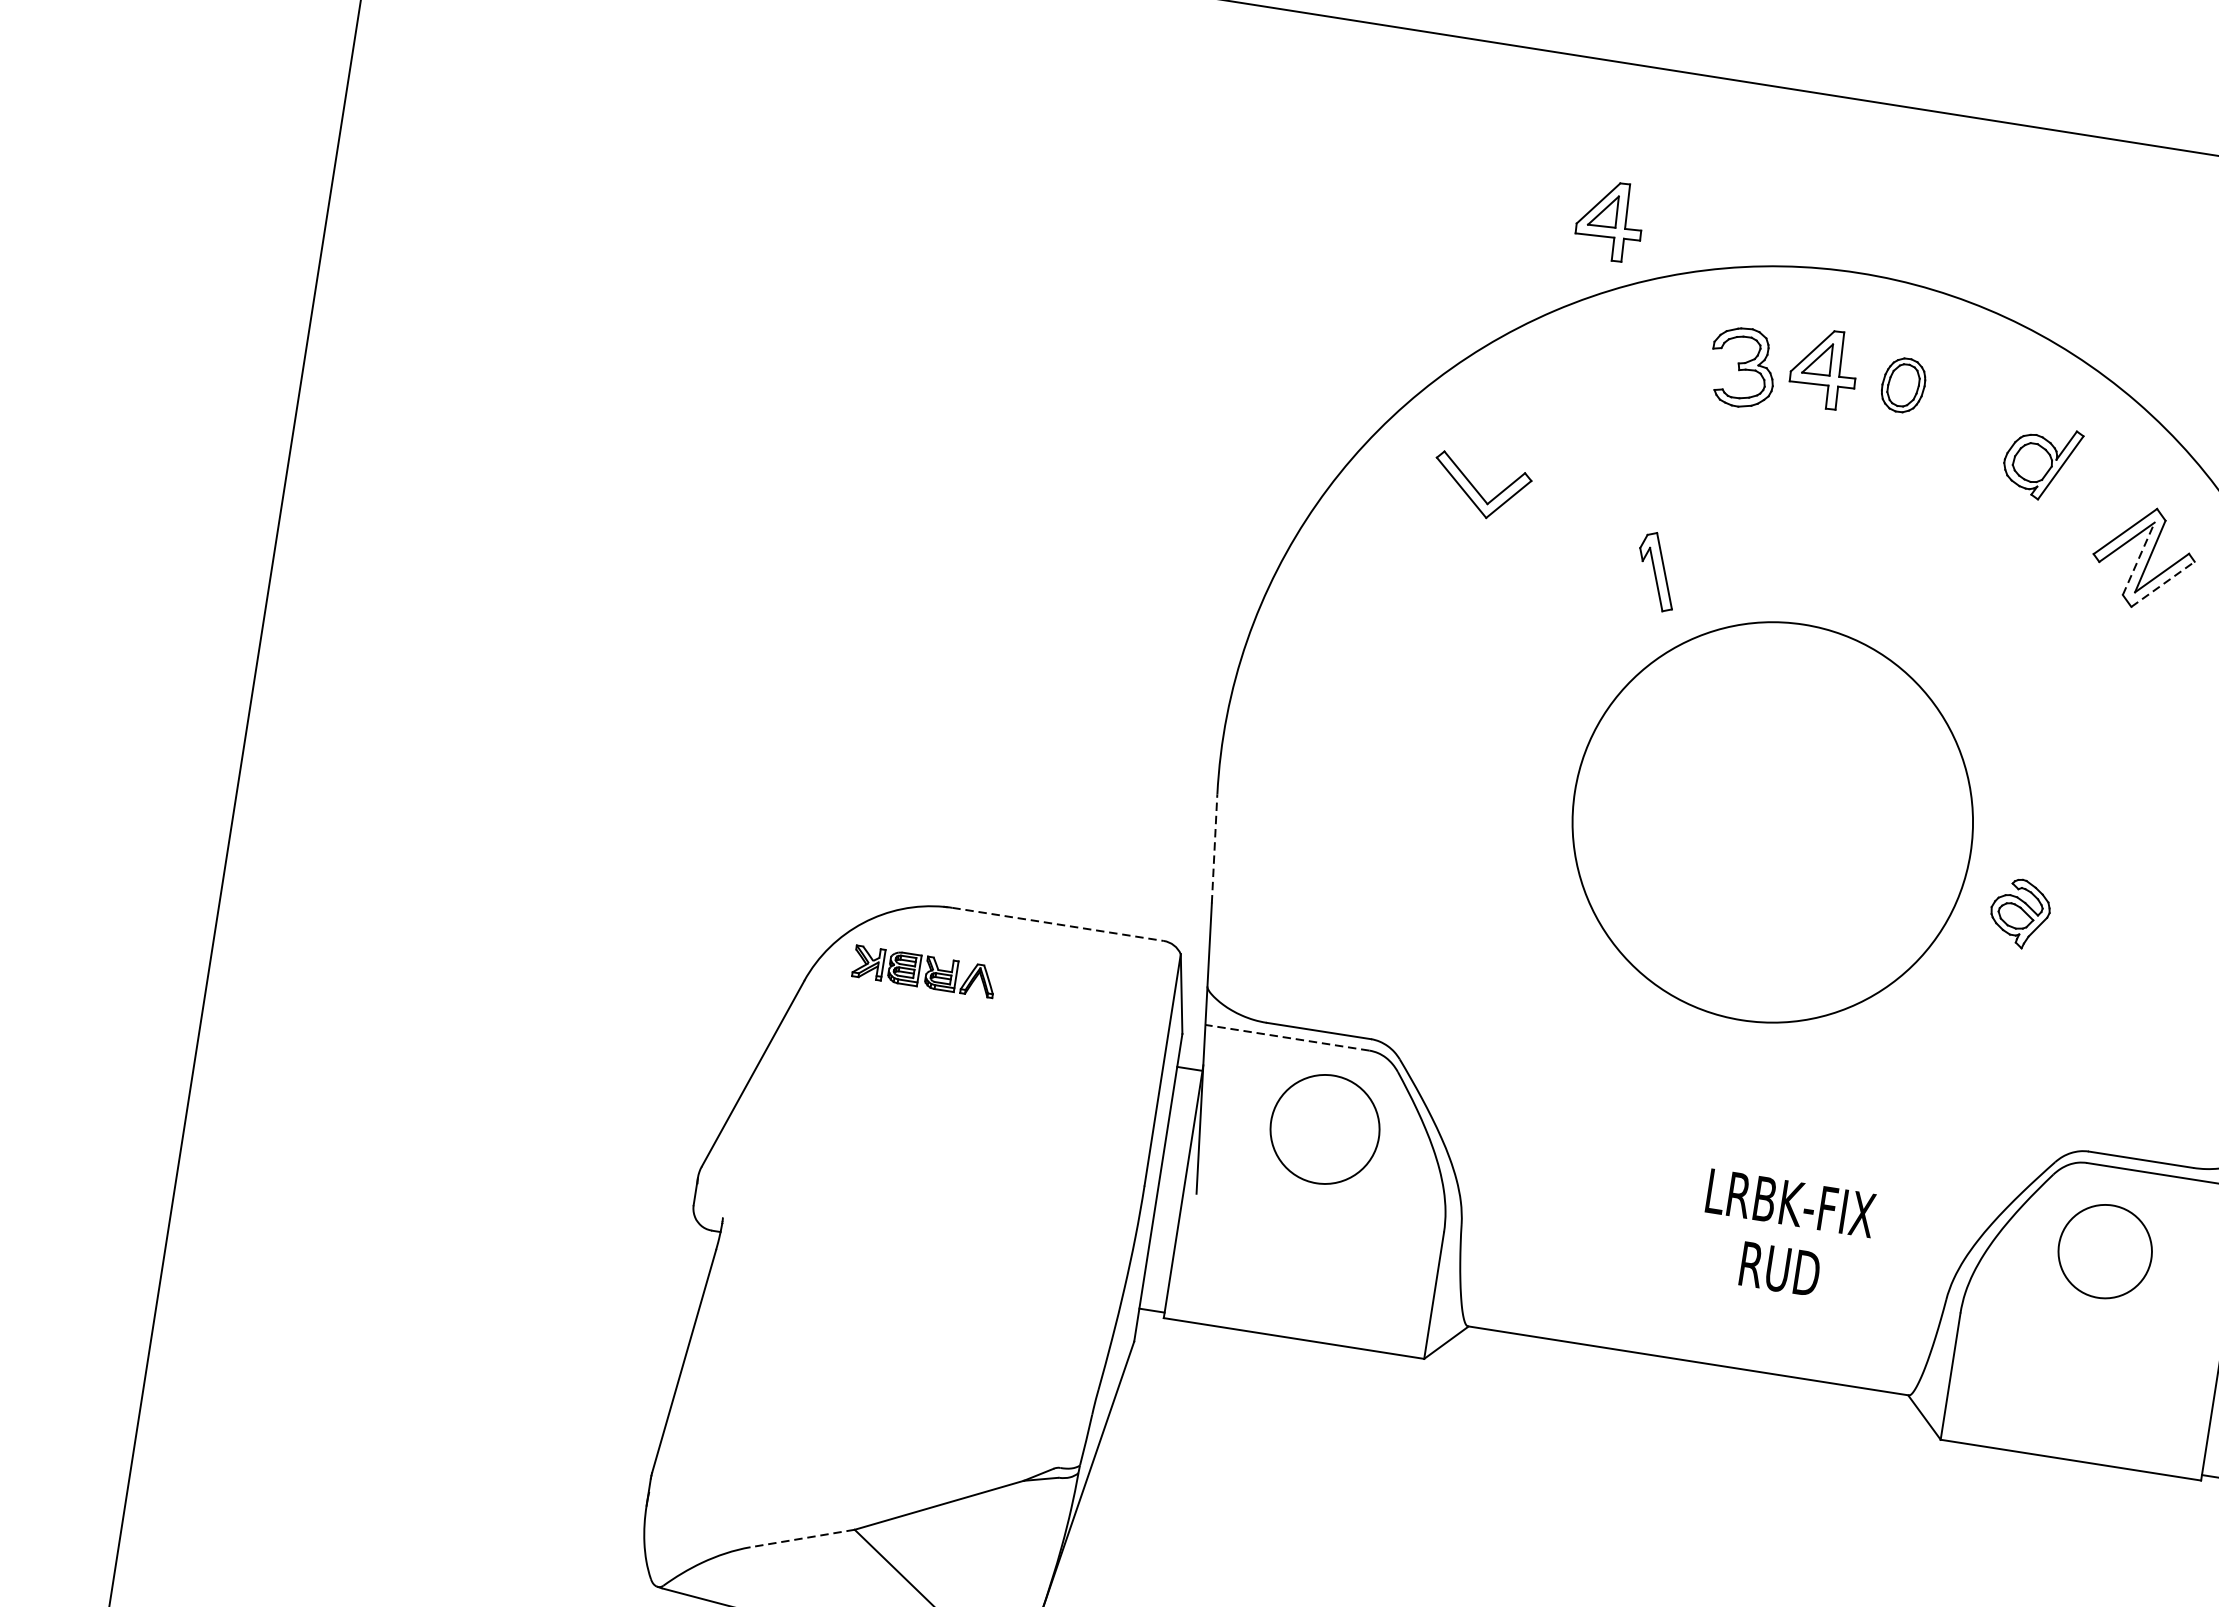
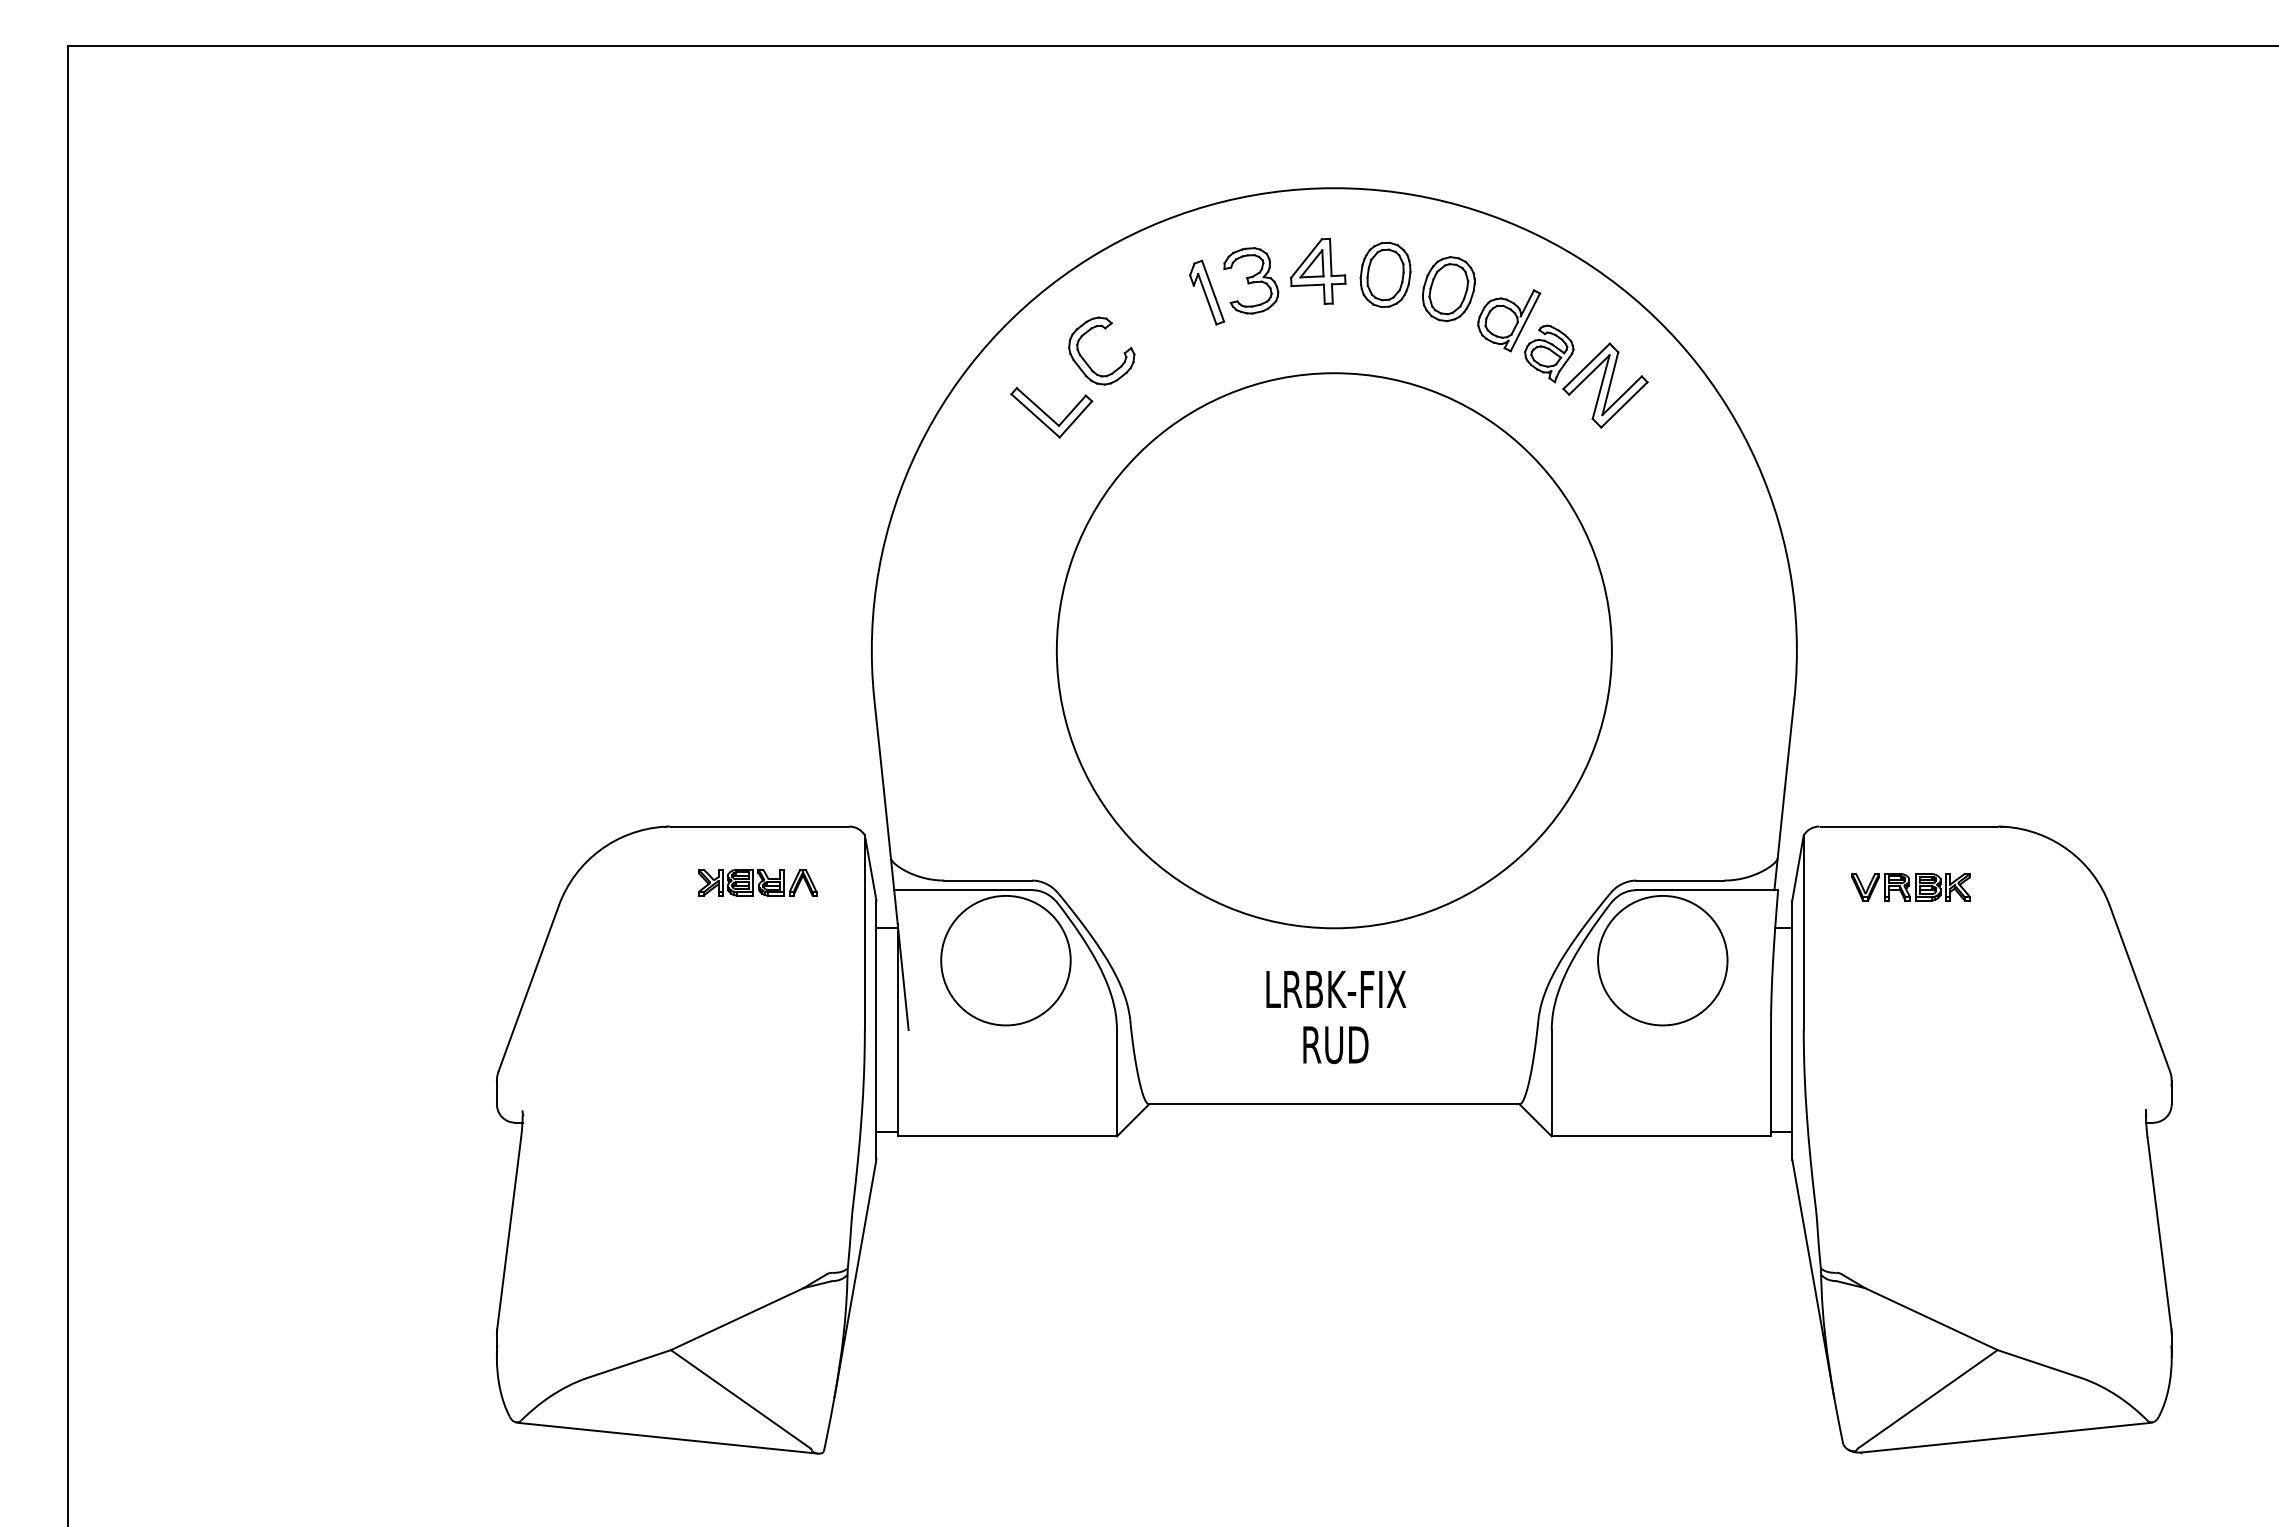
part: (1610, 219) -> (1123, 176), removed
part: (1903, 385) -> (1385, 274), size x1.43
part: (1975, 414) -> (1448, 289), added
part: (1533, 434) -> (1087, 362), added
line: (2139, 559) -> (1601, 387), dashed -> solid
part: (1657, 571) -> (1207, 292), moved
line: (2163, 583) -> (1624, 404), dashed -> solid
circle: (1771, 821) -> (1333, 650), size x1.67
line: (1215, 847) -> (879, 743), dashed -> solid
part: (2020, 913) -> (1549, 353), moved
line: (1058, 924) -> (760, 826), dashed -> solid
part: (924, 971) -> (757, 882), moved
line: (1286, 1038) -> (962, 890), dashed -> solid
circle: (1324, 1129) -> (1005, 960), size x1.43
text: (1785, 1236) -> (1336, 1017), moved
circle: (2104, 1251) -> (1662, 960), size x1.67
line: (802, 1539) -> (629, 1364), dashed -> solid

